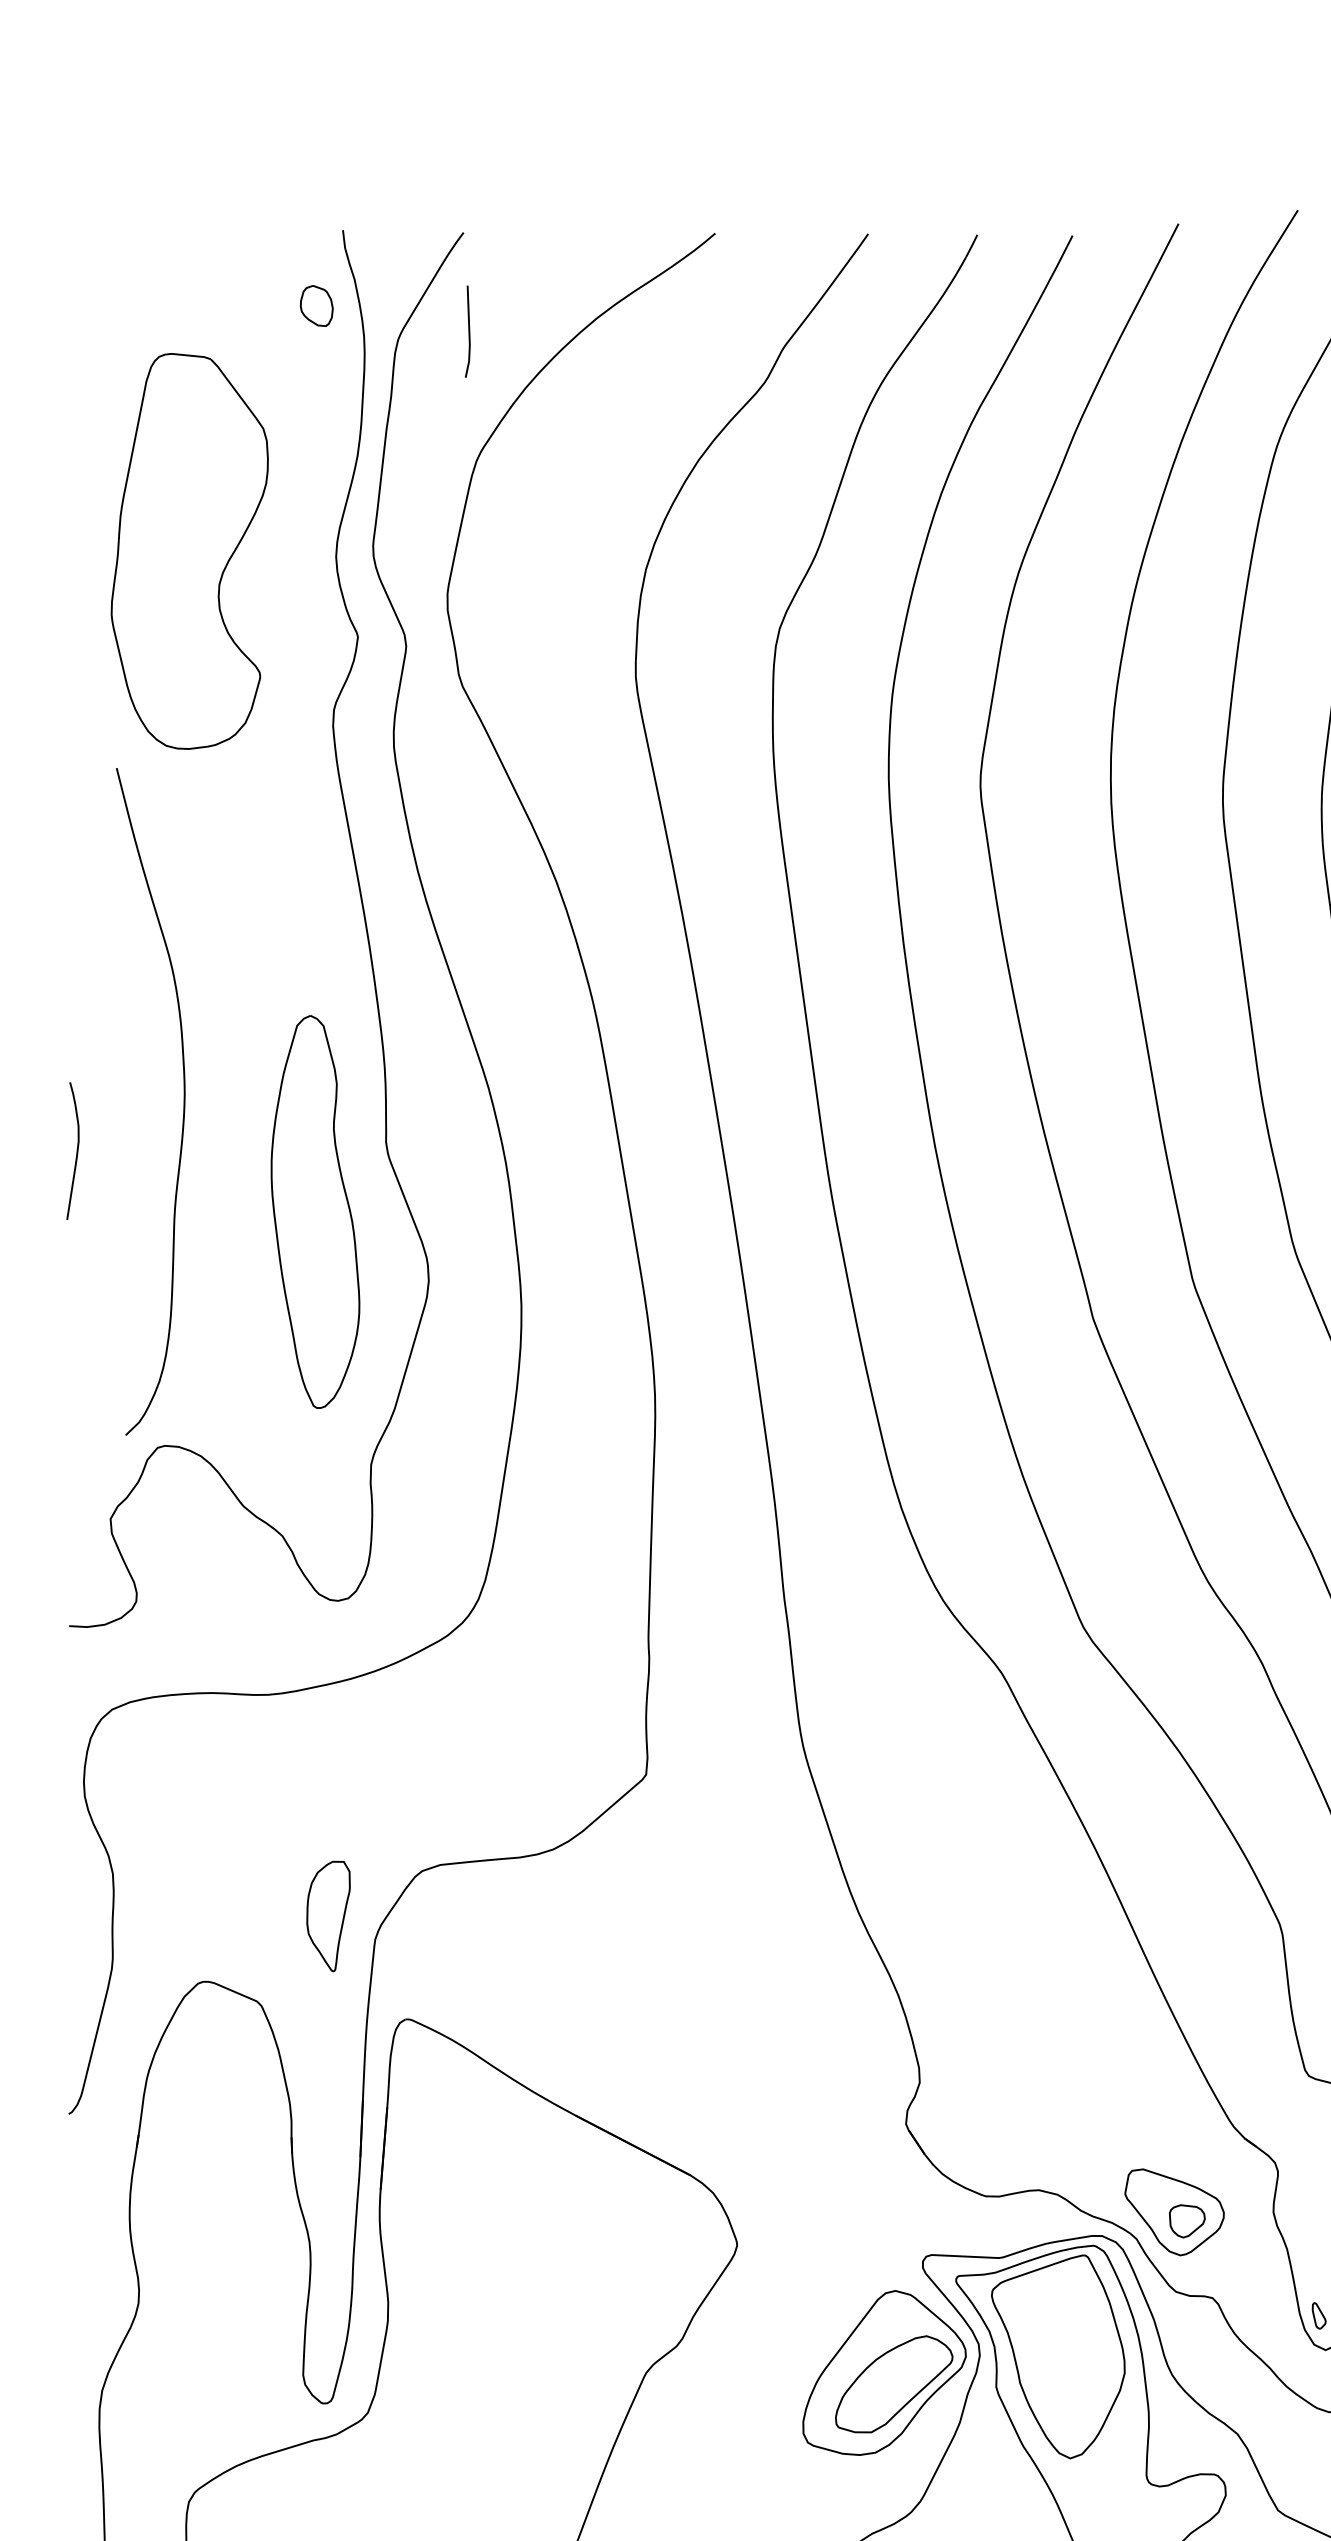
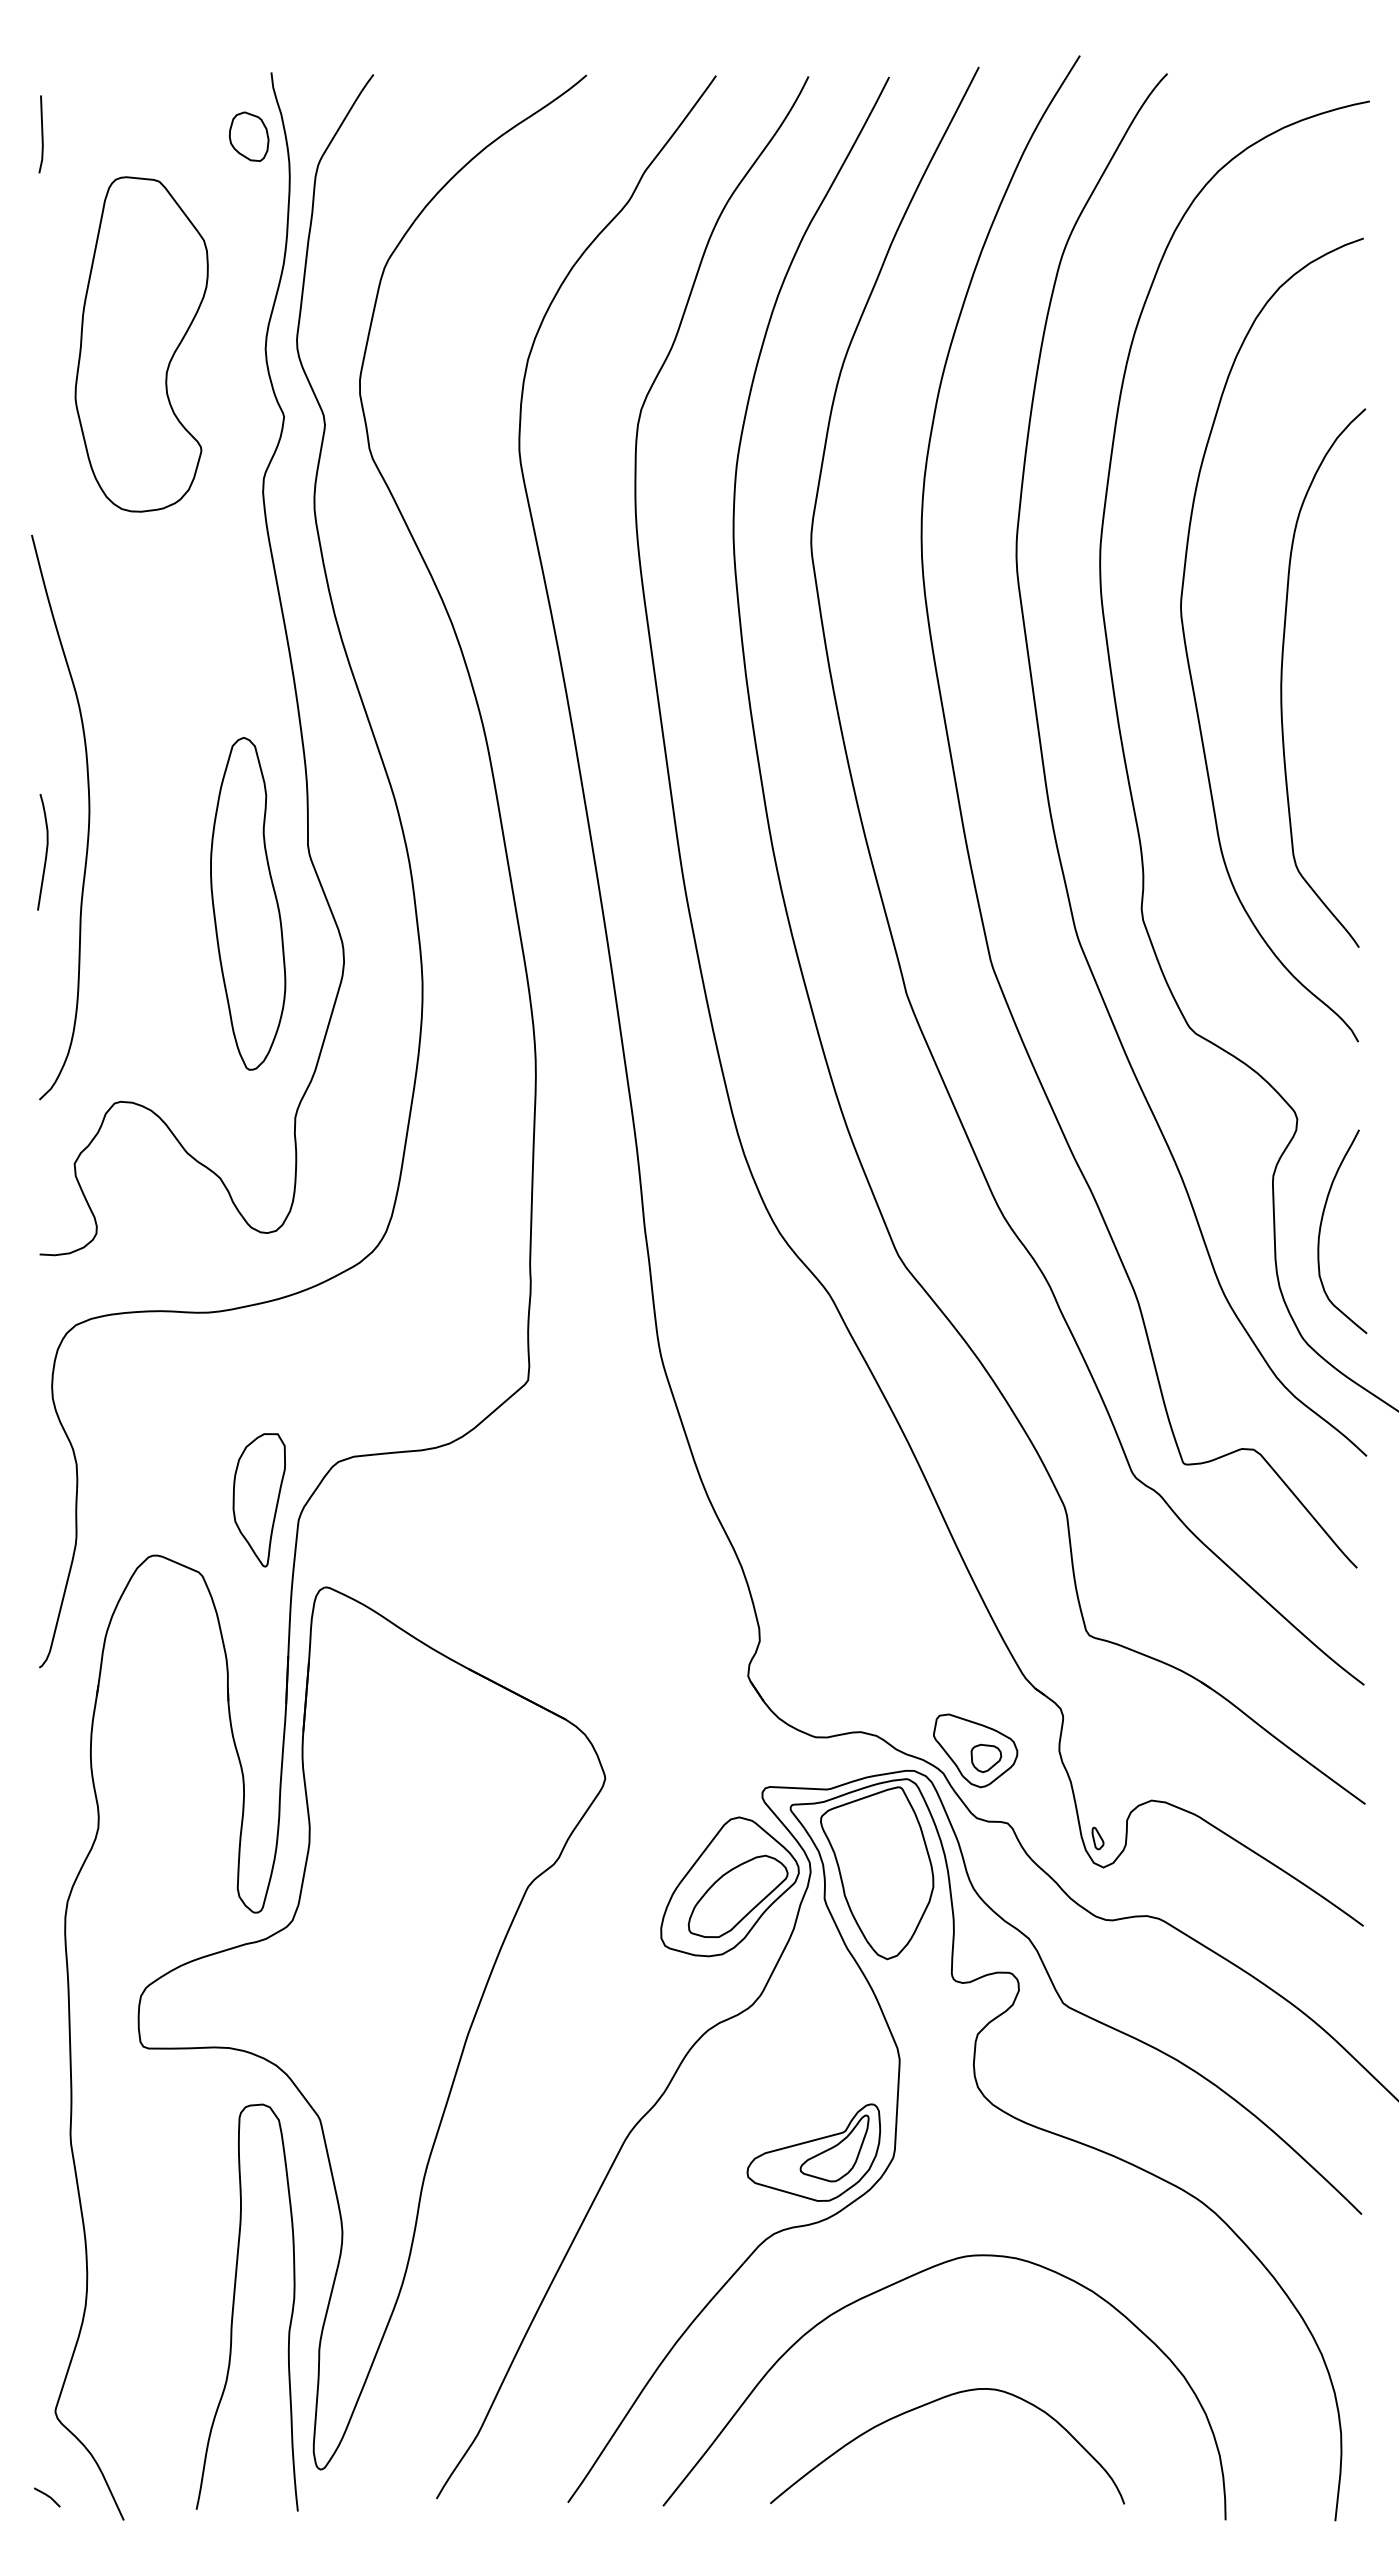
part: (317, 305) -> (249, 136), size x1.43
line: (468, 331) -> (41, 134), moved
curve: (183, 1101) -> (88, 817), moved
part: (327, 1916) -> (258, 1500), size x1.43

